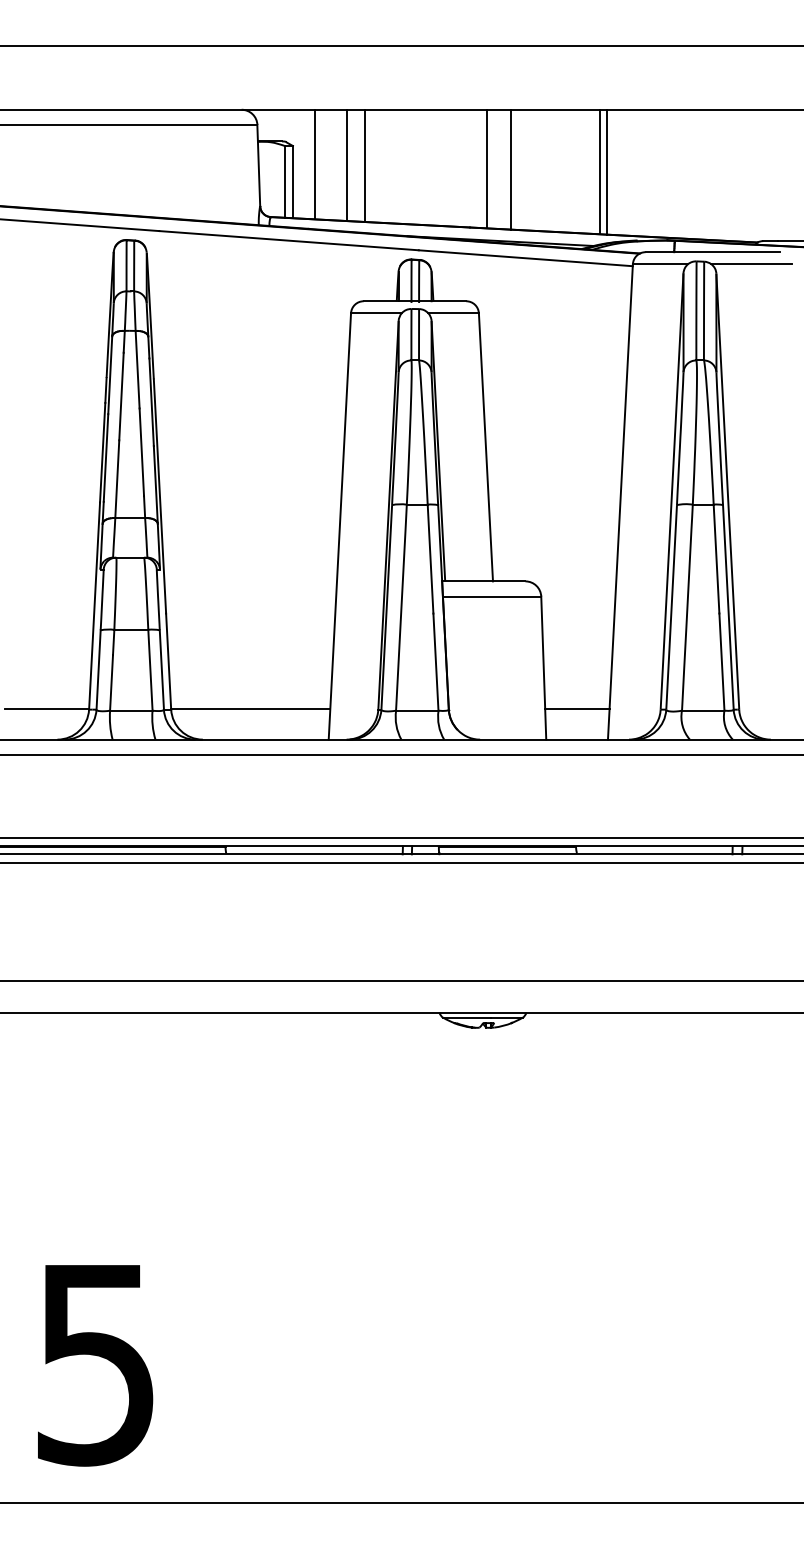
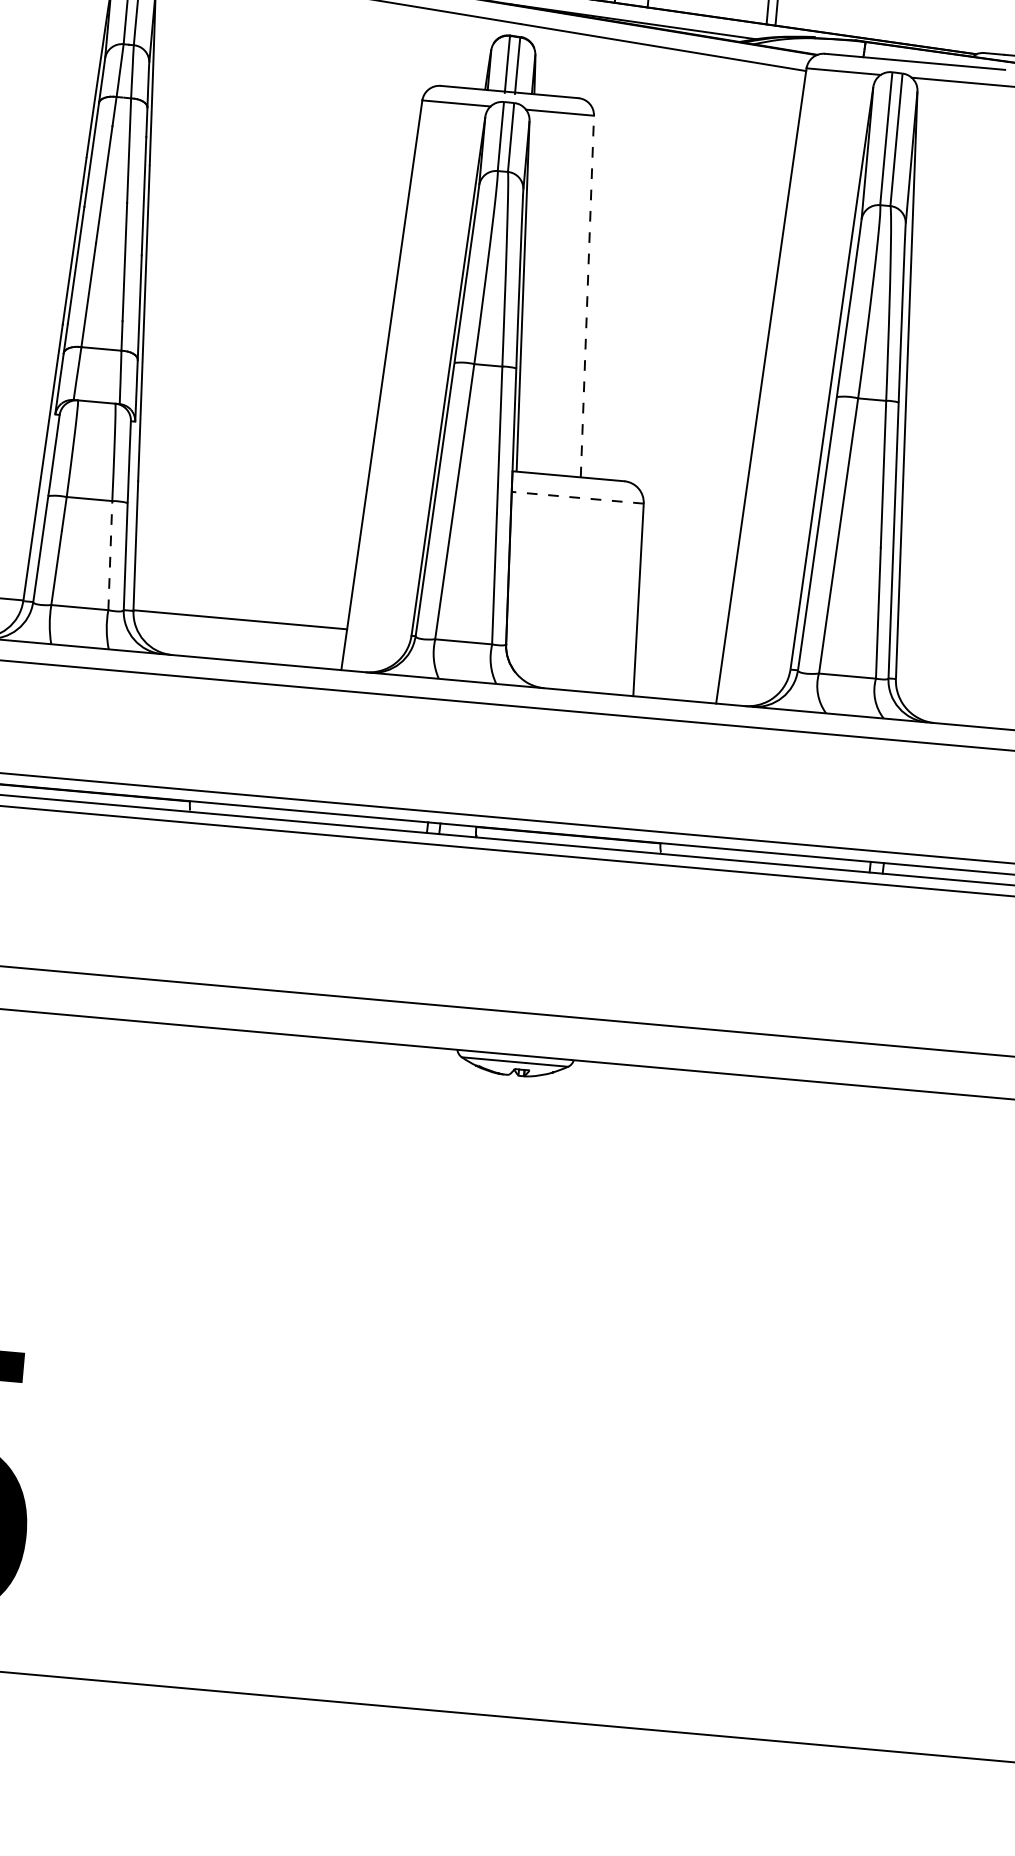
line: (485, 446) -> (586, 295), solid -> dashed
line: (491, 596) -> (576, 497), solid -> dashed
line: (150, 669) -> (110, 554), solid -> dashed
line: (577, 709) -> (678, 659), removed

